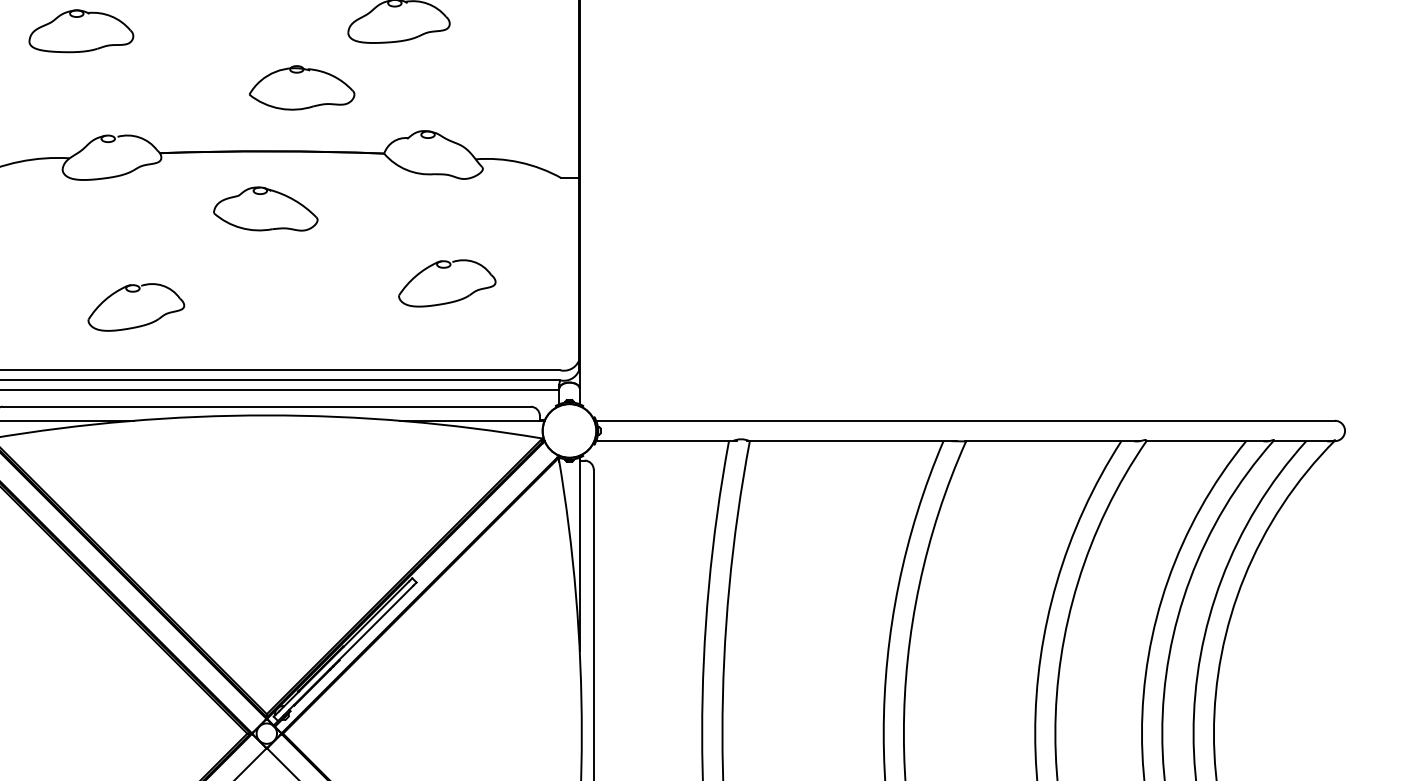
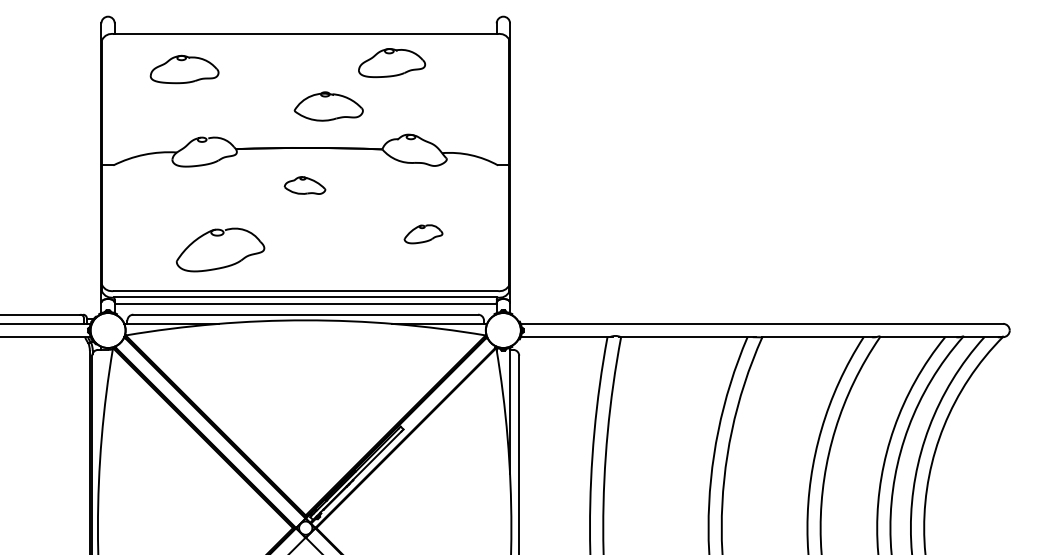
part: (264, 208) -> (304, 185), size x0.6
part: (447, 283) -> (423, 234), size x0.6
part: (136, 306) -> (220, 249), size x1.4

